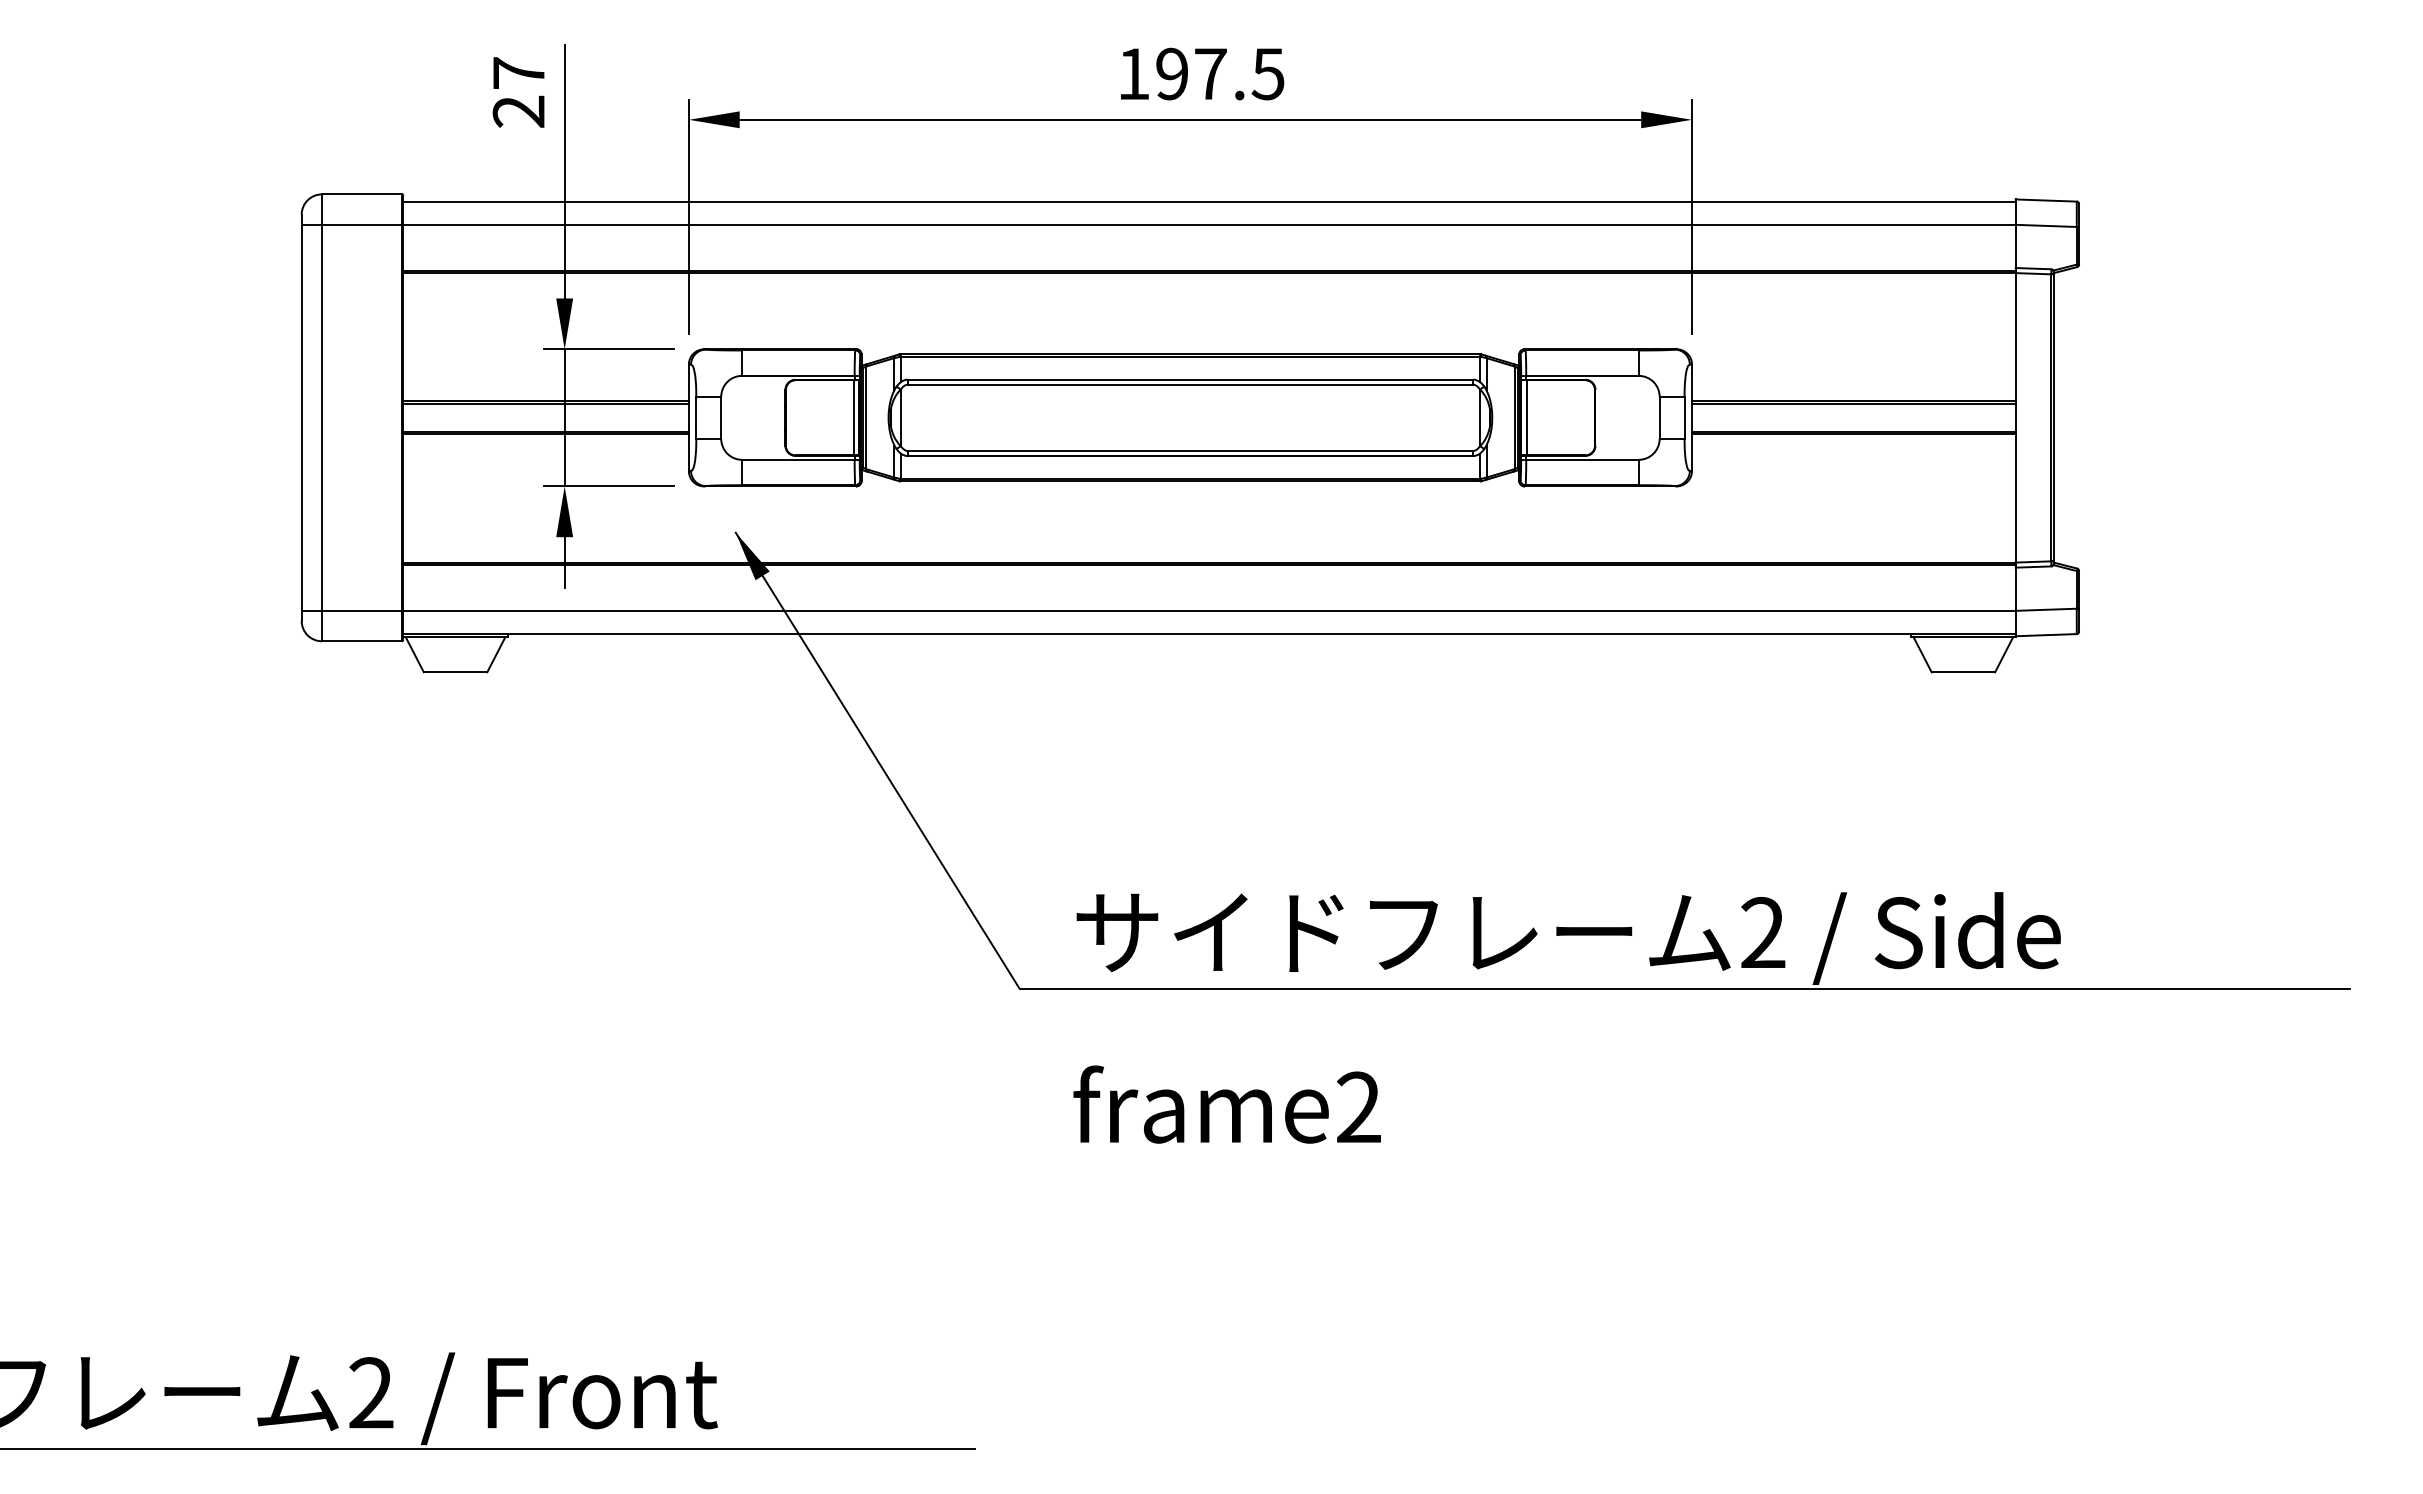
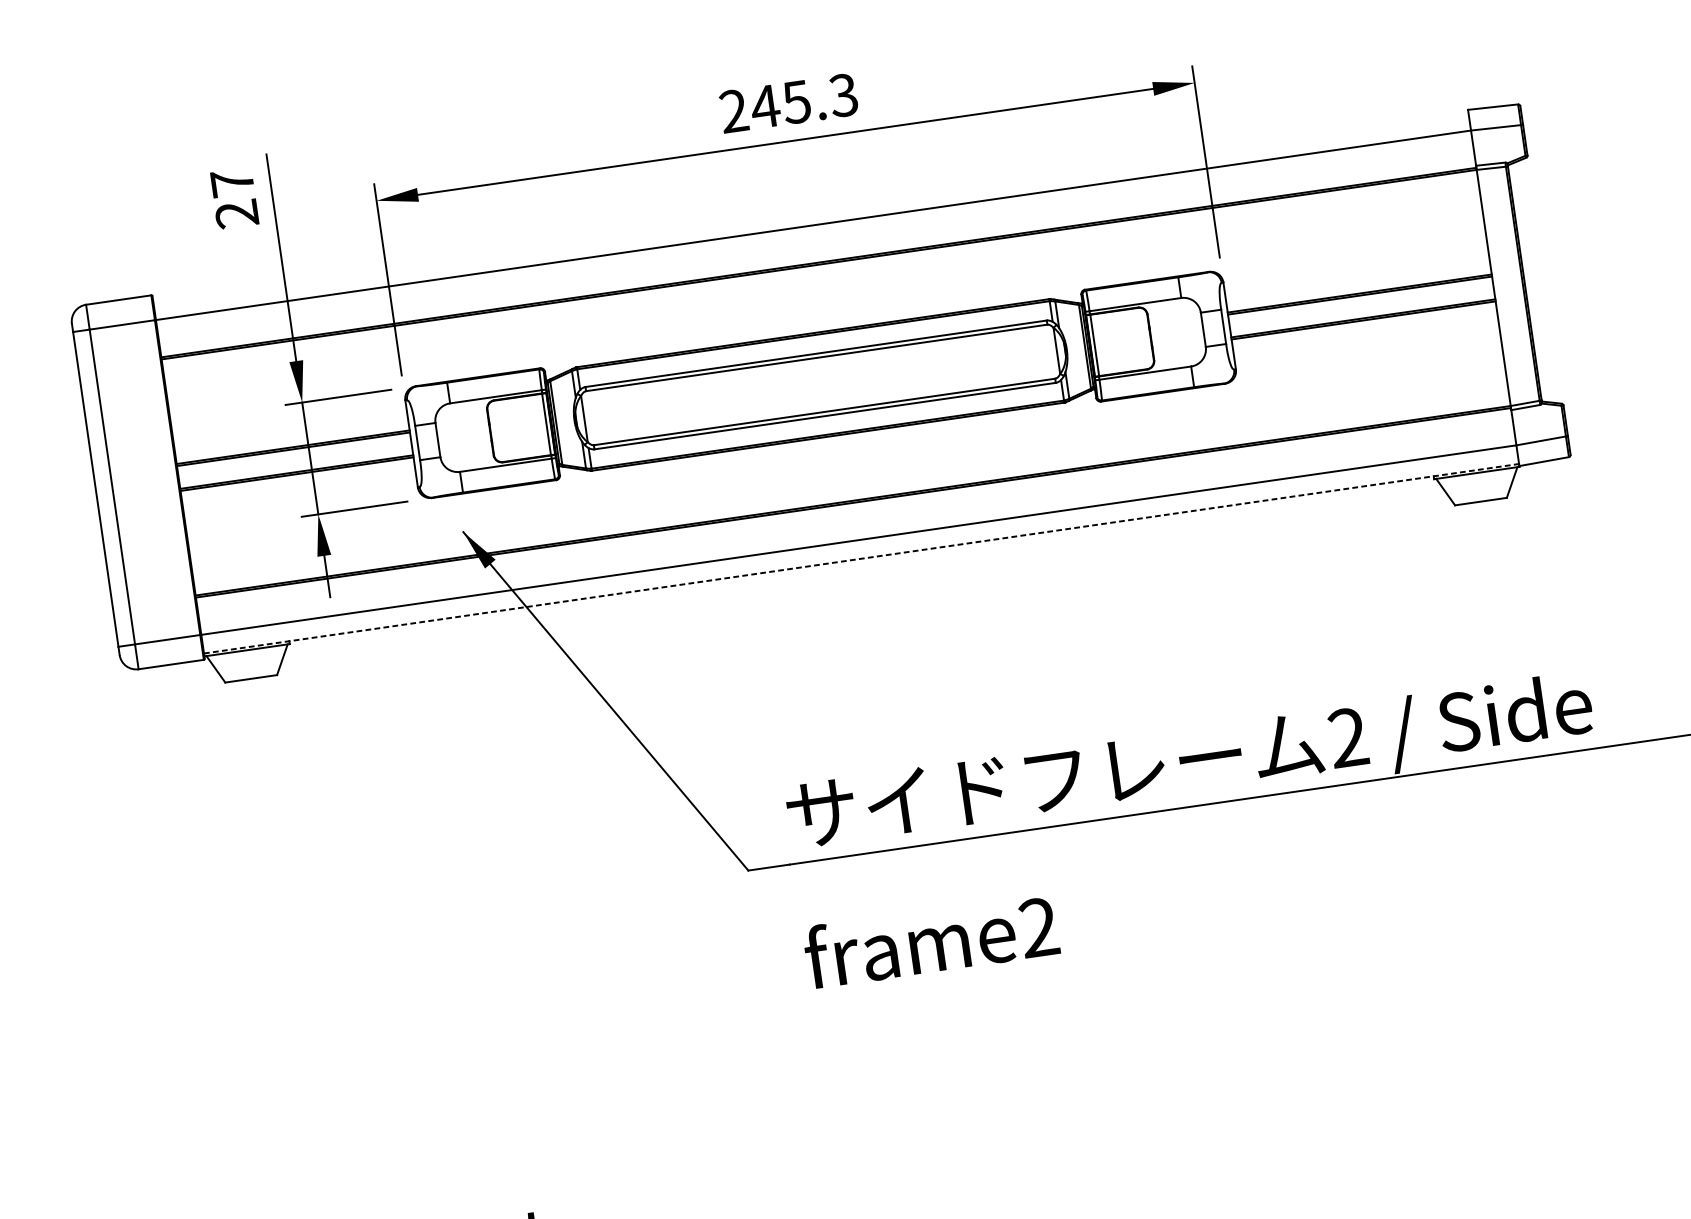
text: (1200, 73) -> (788, 102), 197.5 -> 245.3
line: (1209, 202) -> (810, 207), removed
line: (1209, 633) -> (861, 558), solid -> dashed

